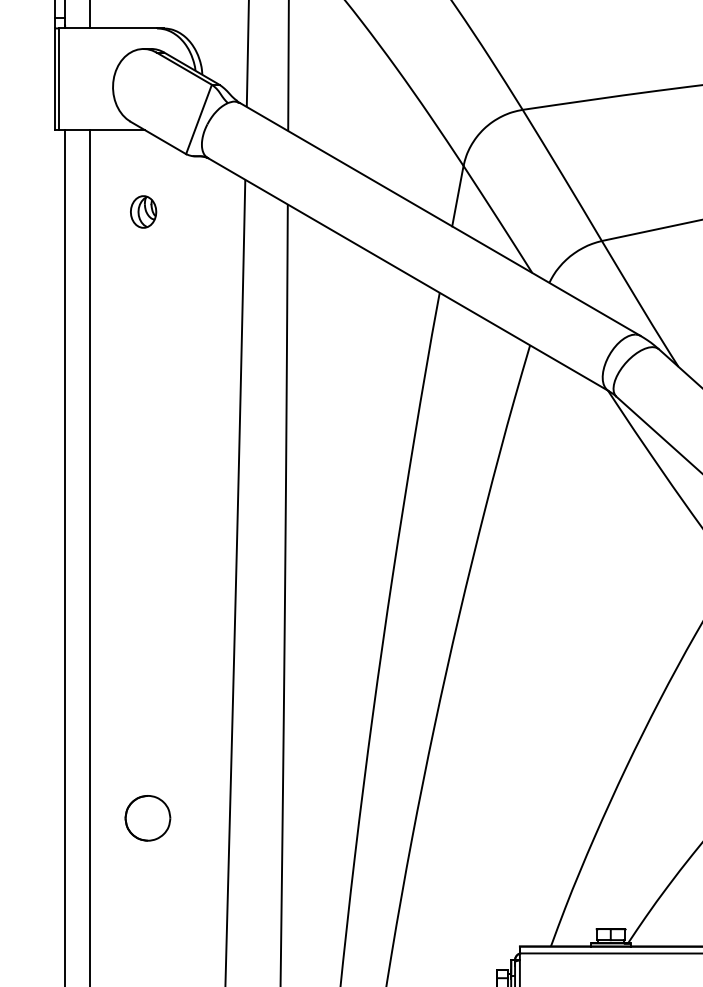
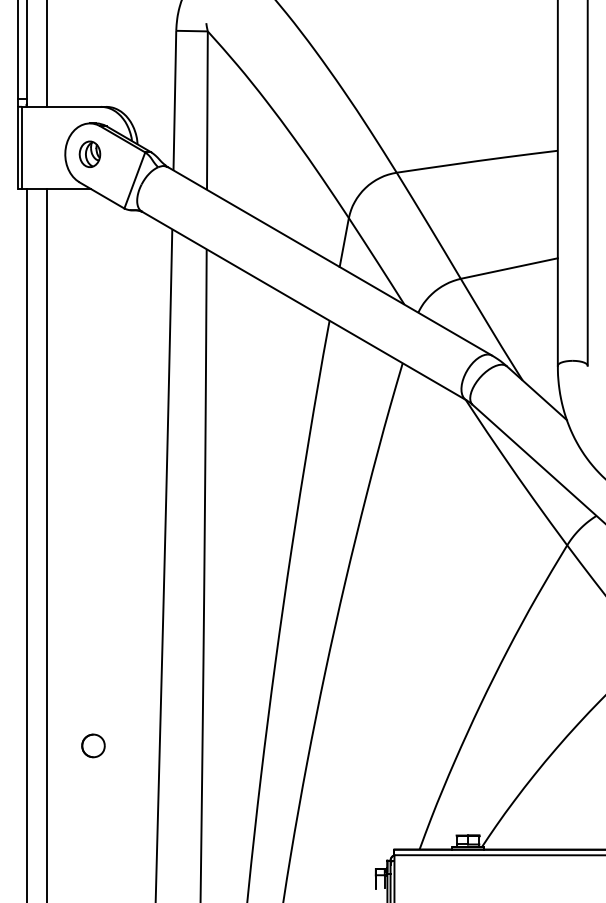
part: (142, 210) -> (89, 153), moved
part: (147, 817) -> (93, 745), size x0.62

